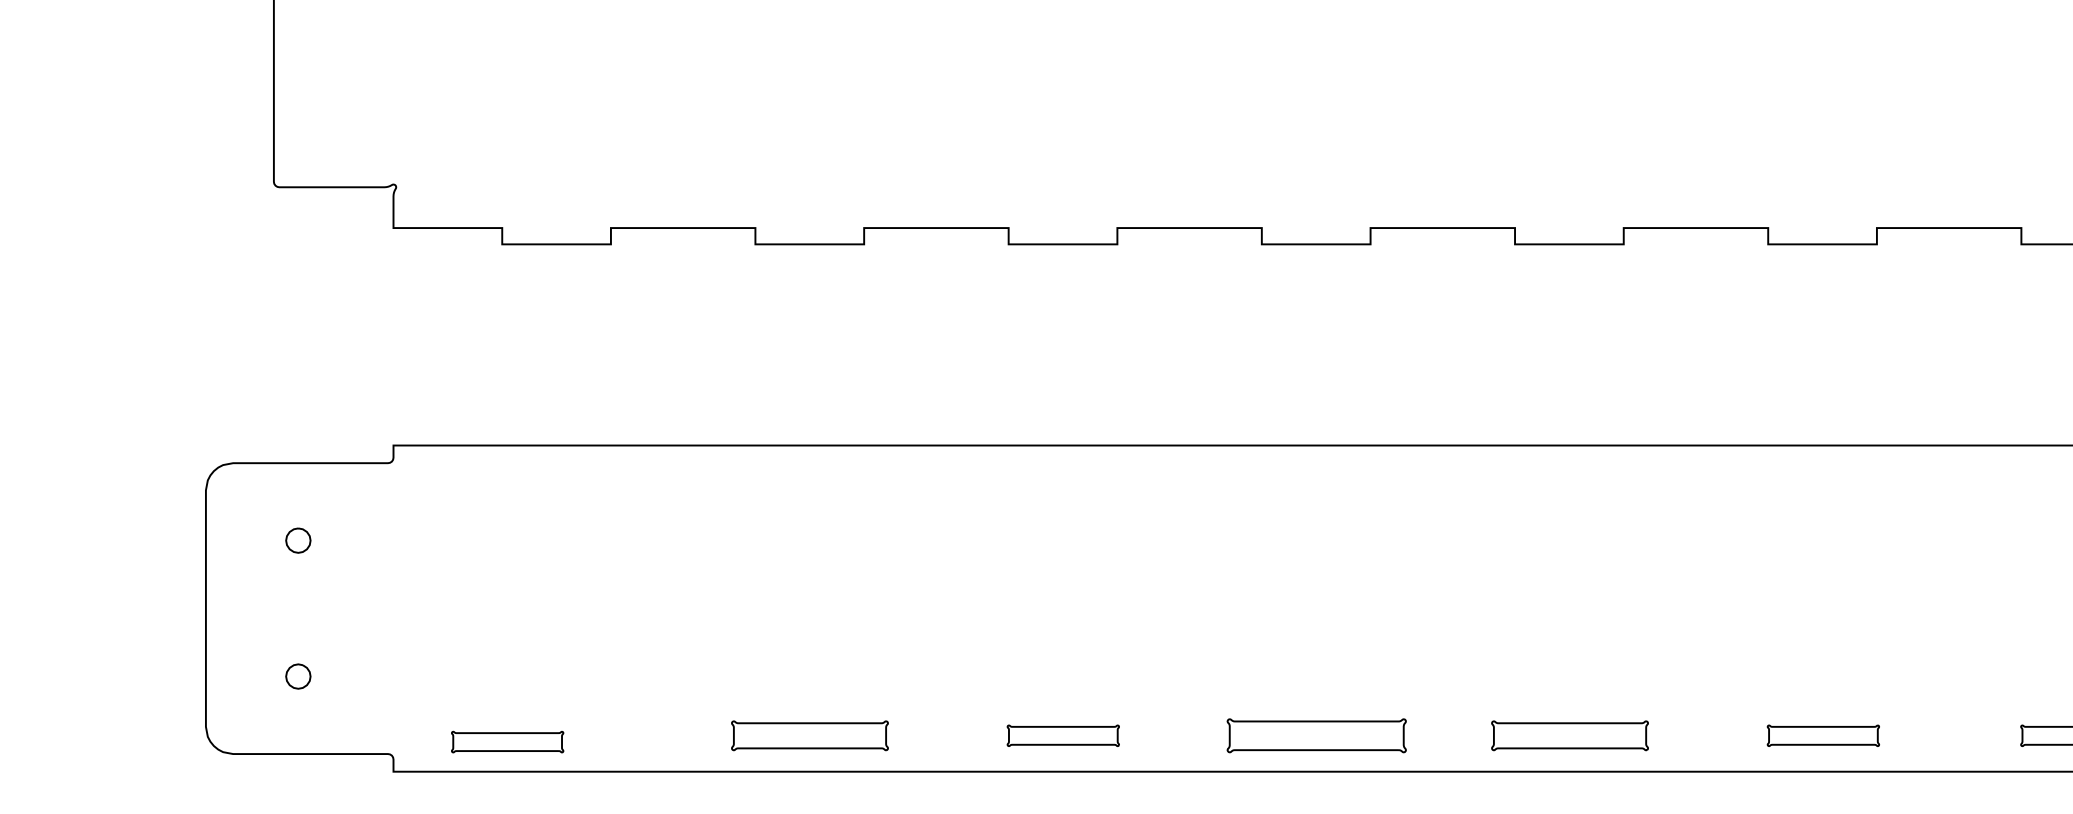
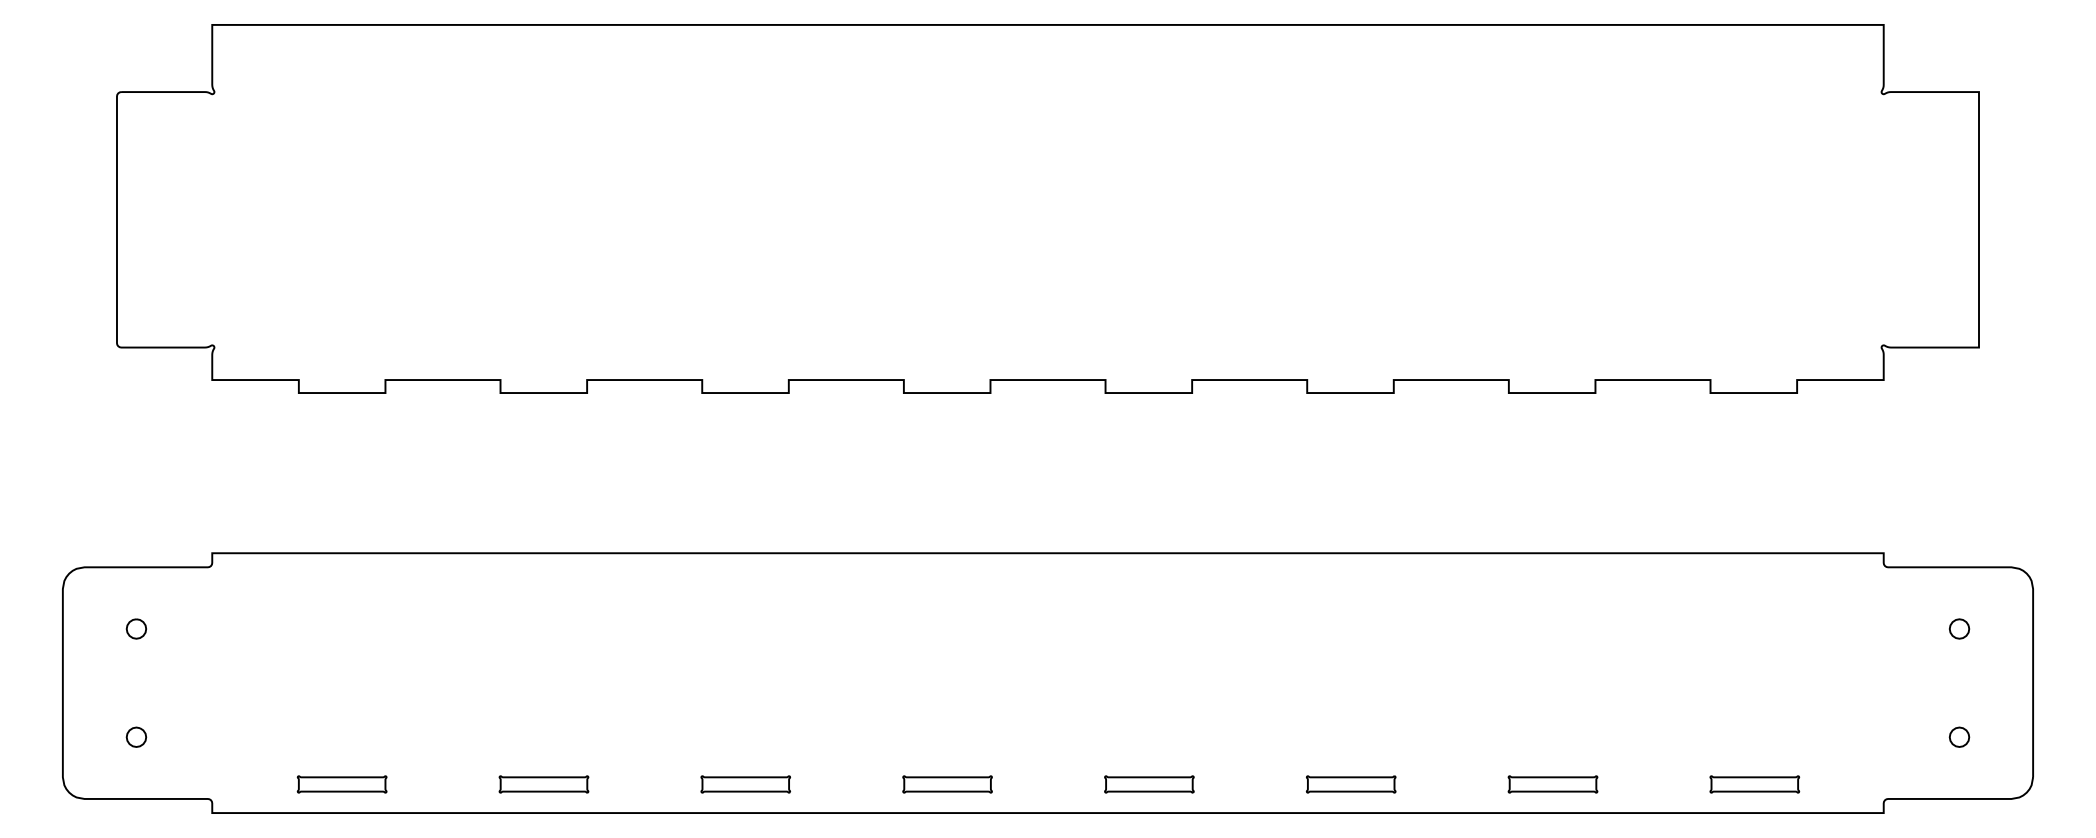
part: (809, 735) -> (543, 784), size x0.71
part: (1316, 735) -> (947, 784), size x0.62
part: (1570, 735) -> (1149, 784), size x0.71
part: (506, 742) -> (341, 784), moved

